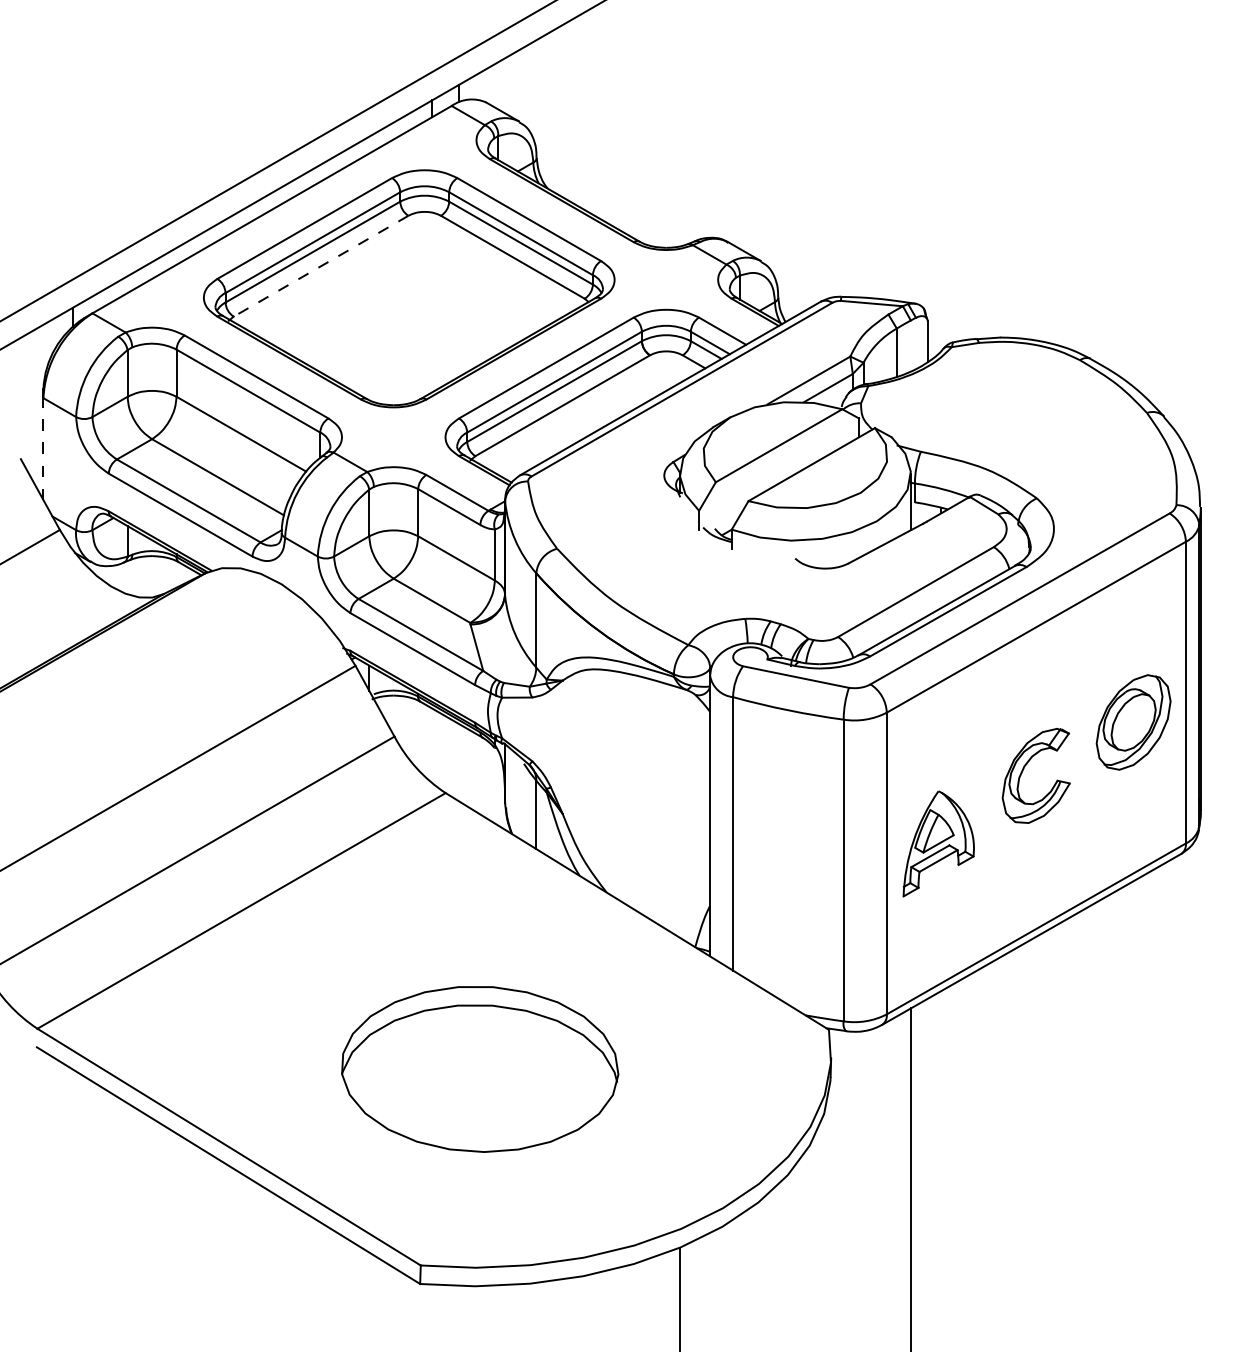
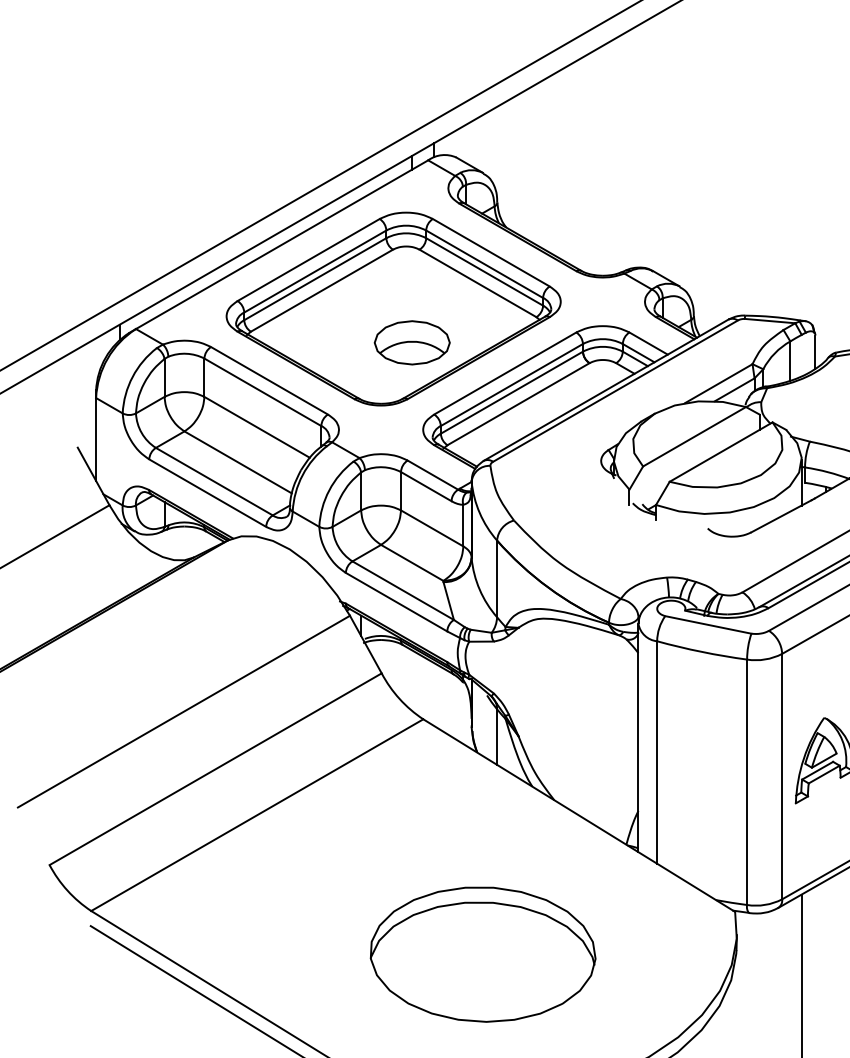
line: (321, 266) -> (322, 290), dashed -> solid
part: (432, 329) -> (412, 342), added
line: (43, 449) -> (96, 439), dashed -> solid
part: (480, 1069) -> (483, 954), moved

